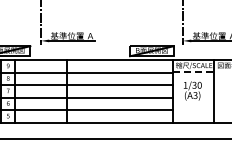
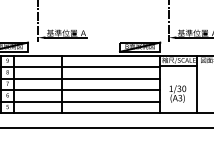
line: (194, 72) -> (179, 66), dashed -> solid
text: (192, 90) -> (177, 93), moved

